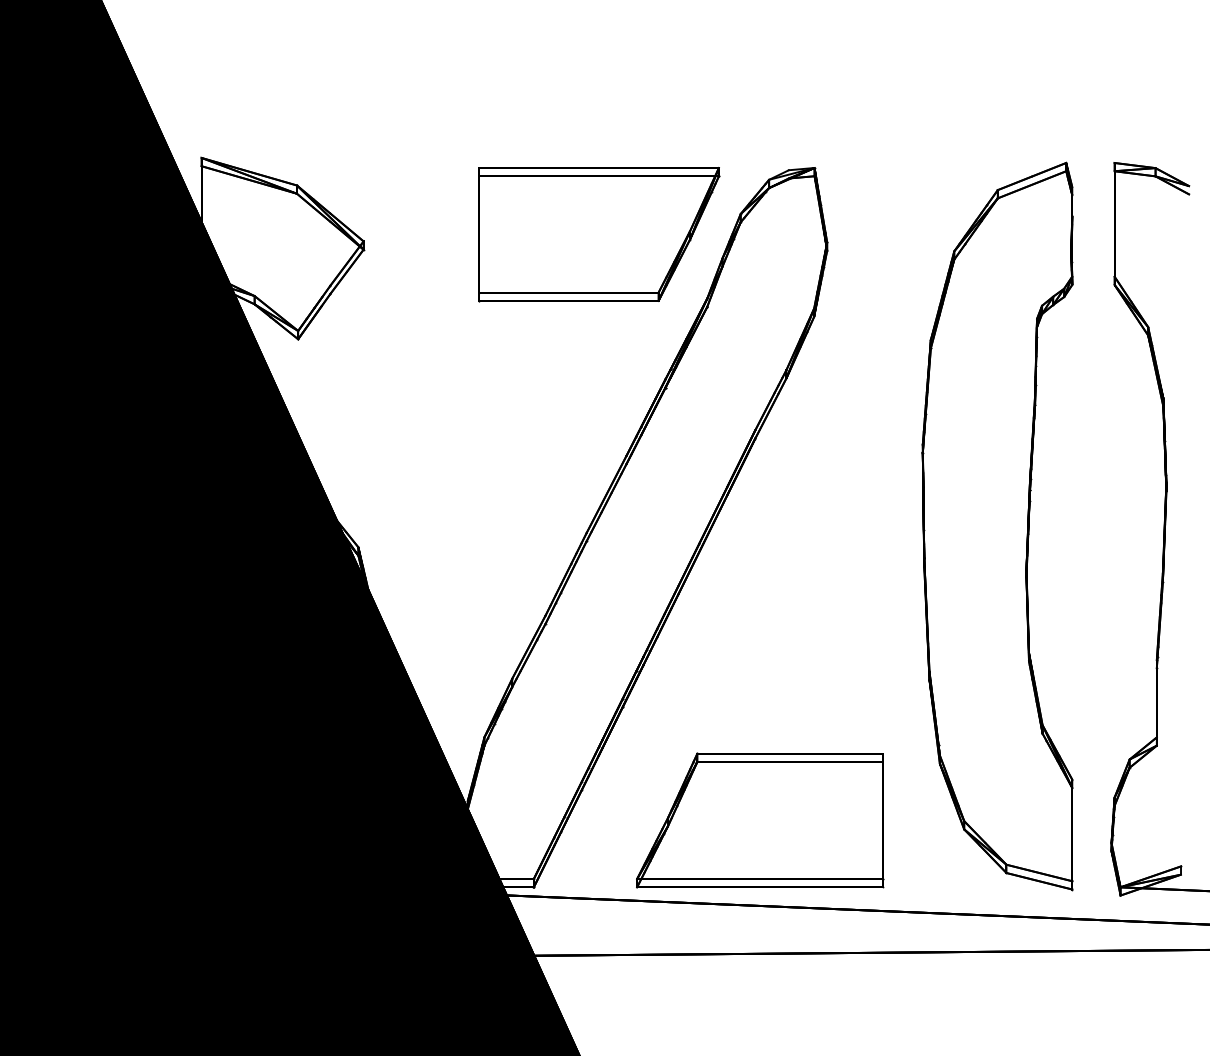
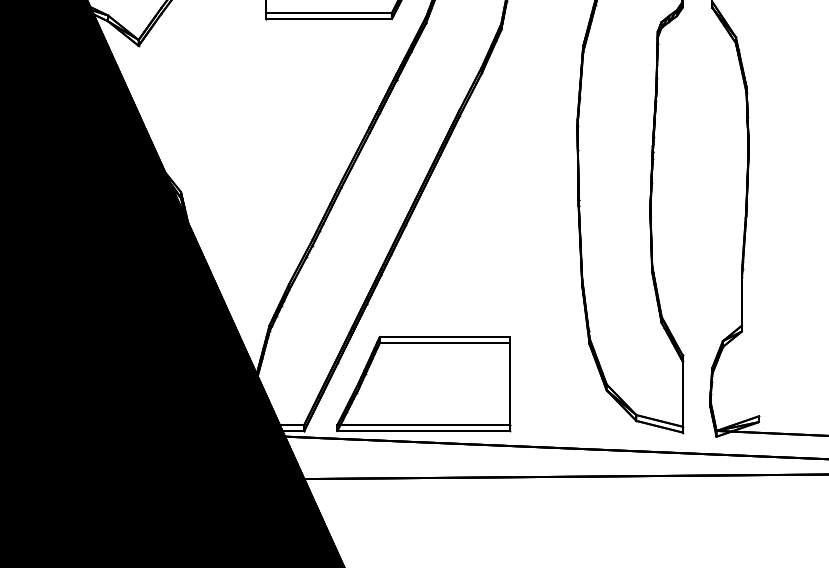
part: (760, 820) -> (424, 384), moved

